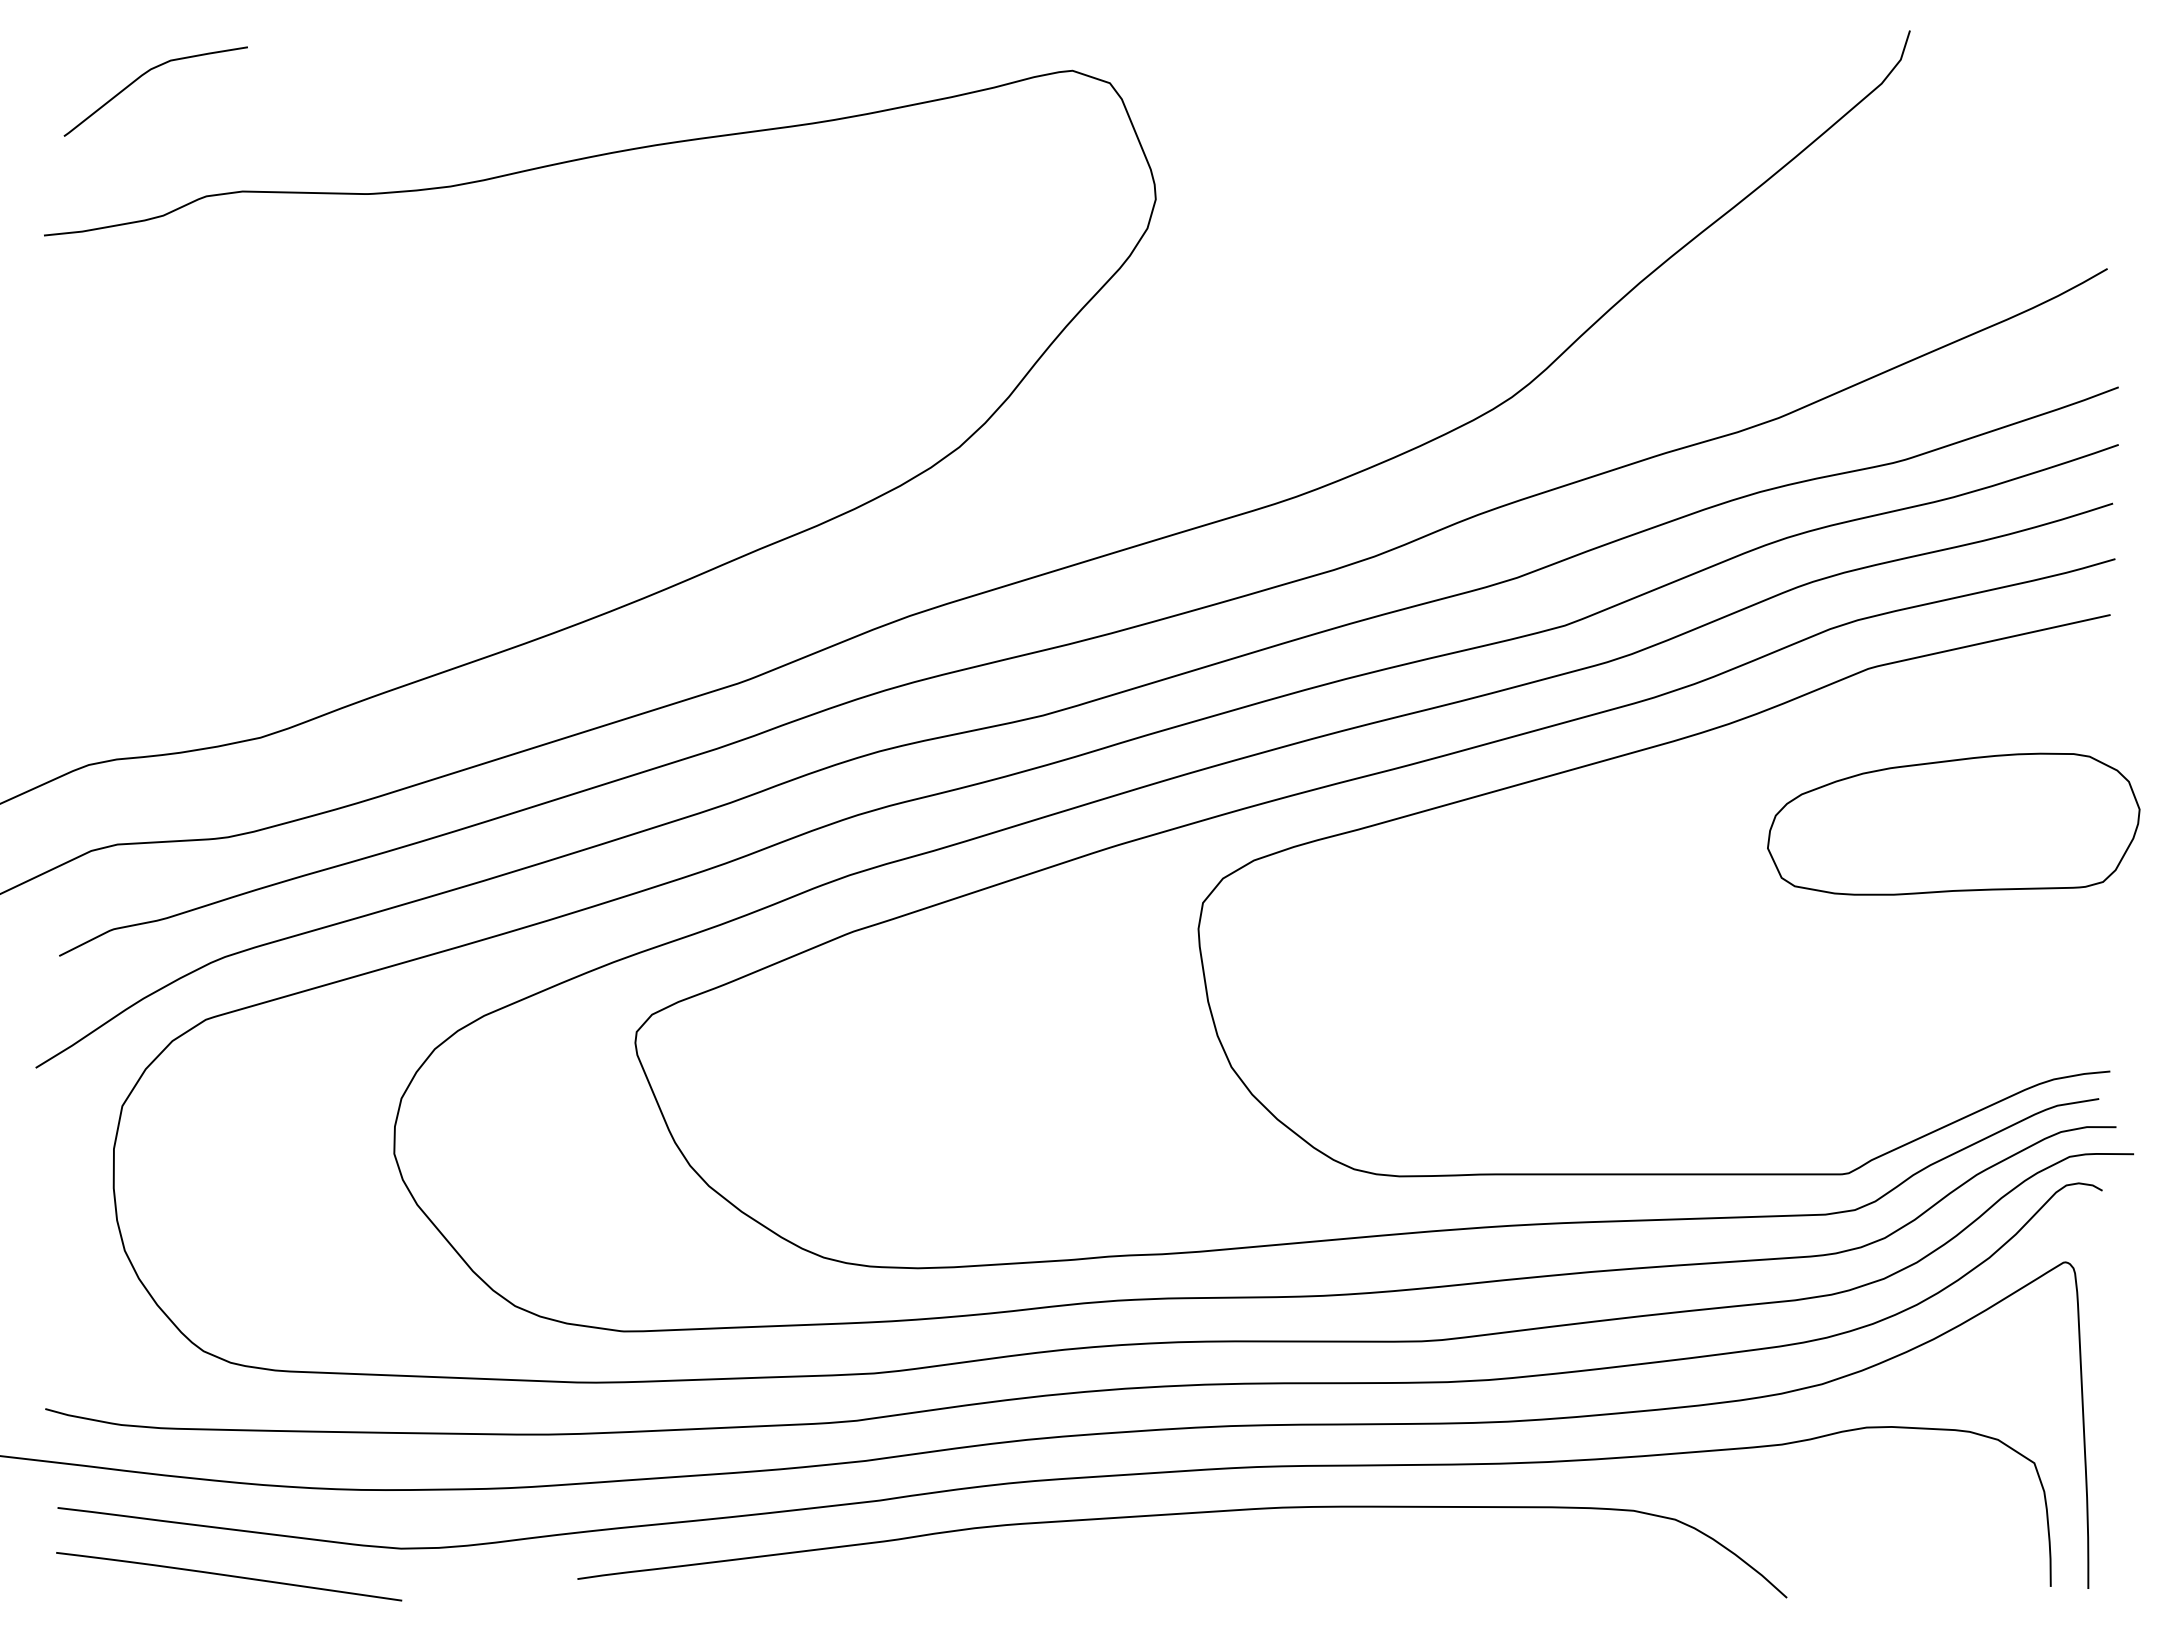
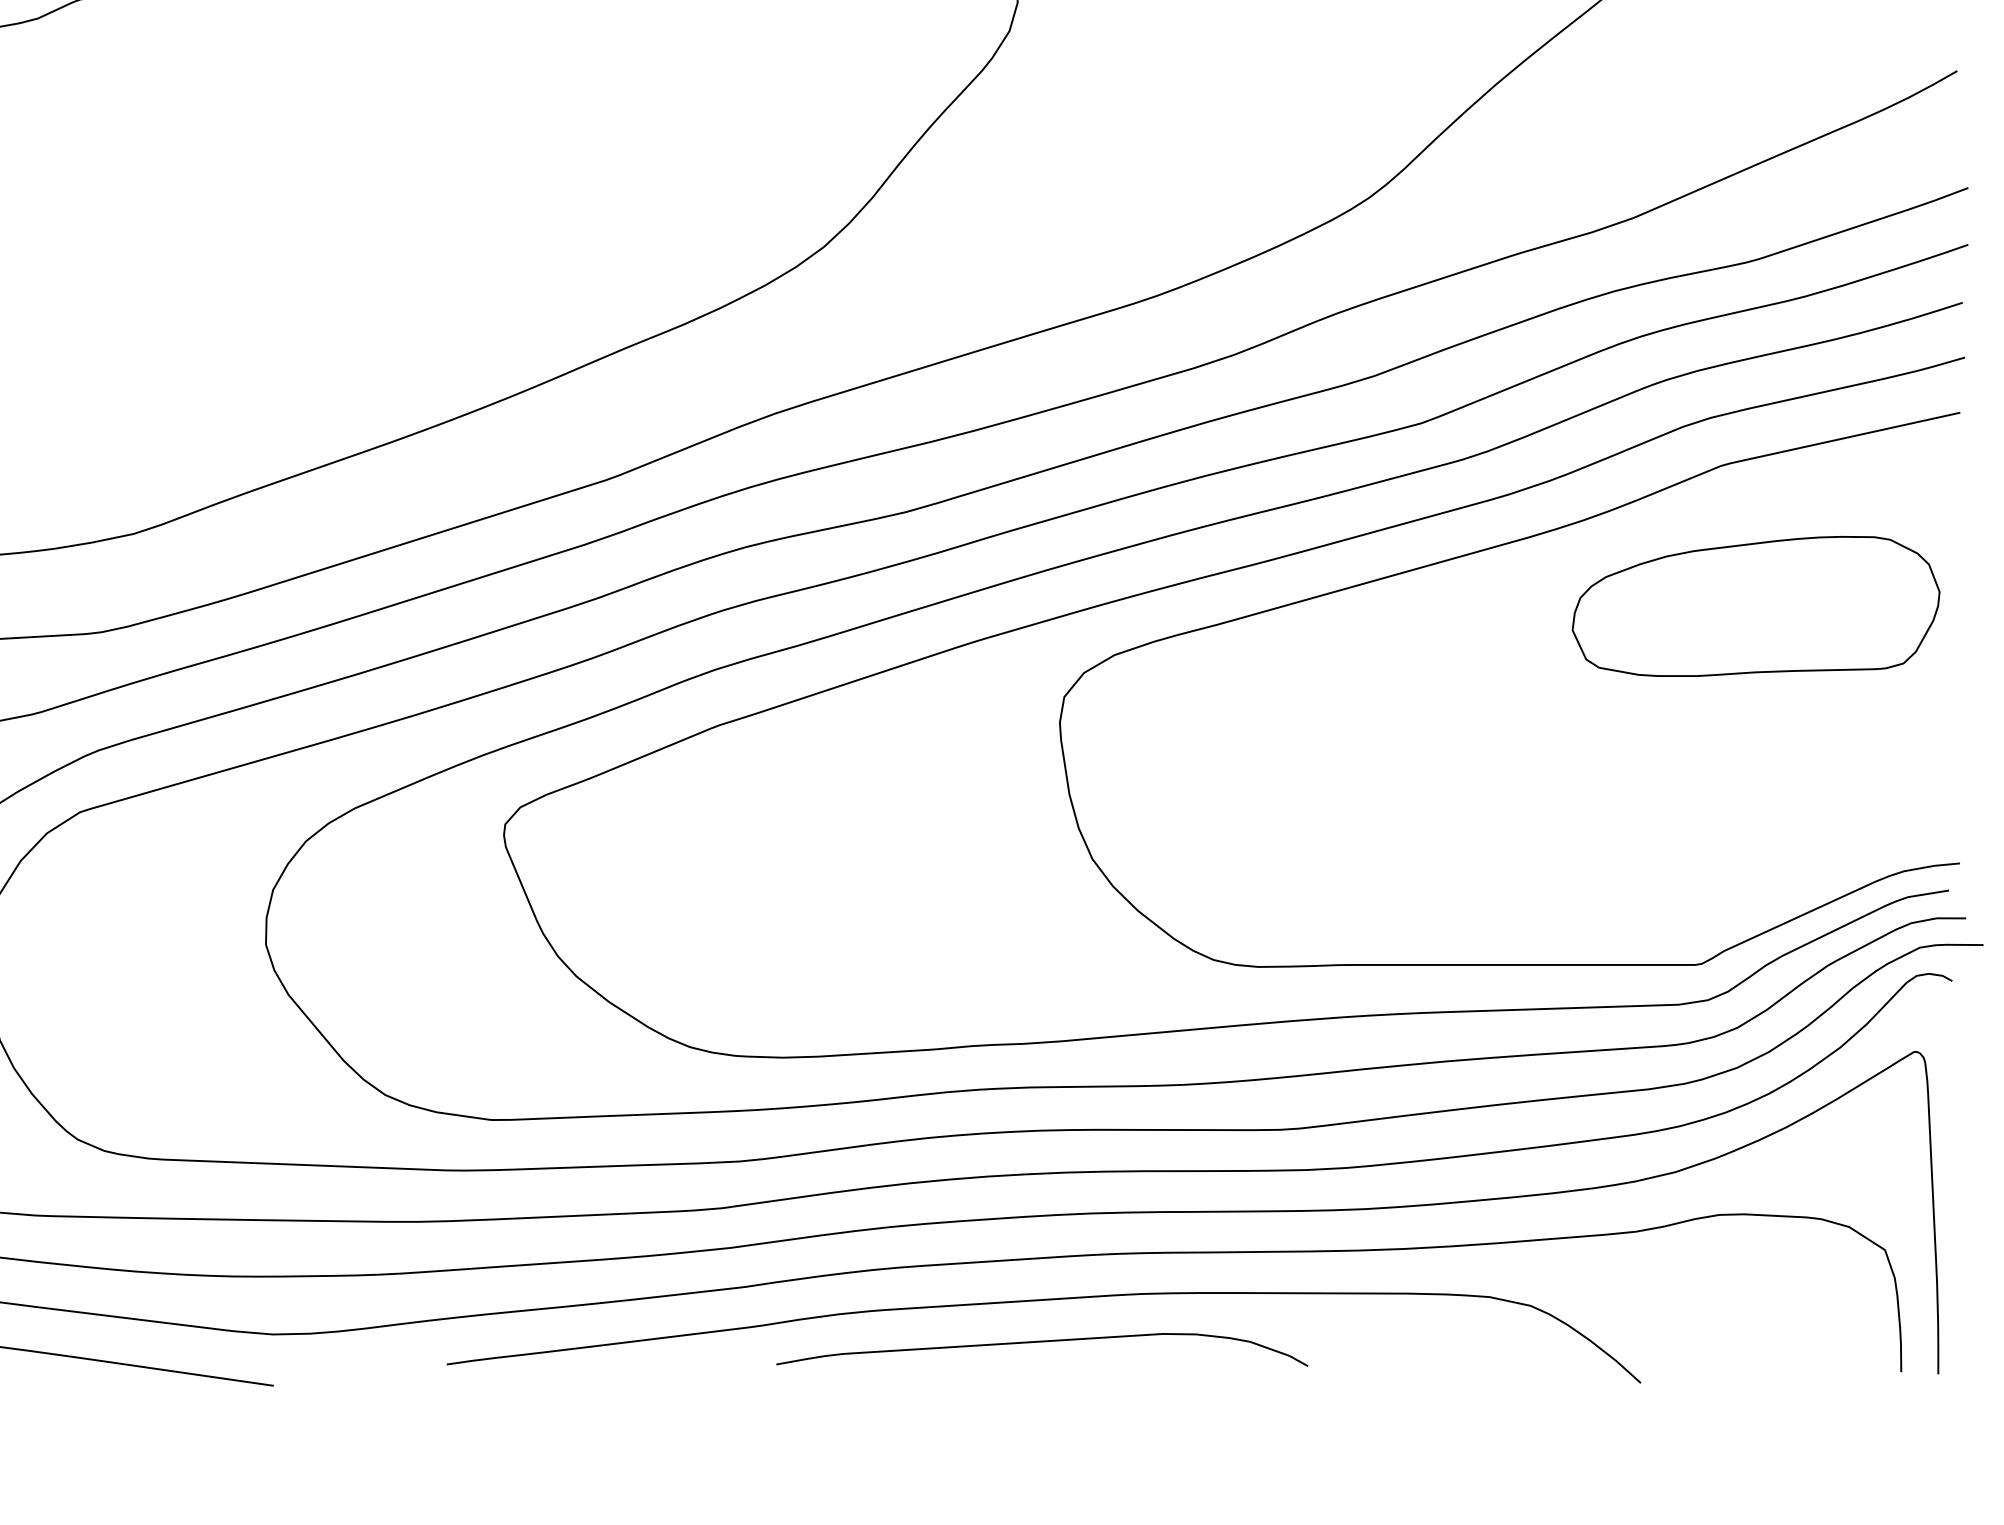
part: (1953, 823) -> (1755, 605), moved
curve: (1180, 1556) -> (1042, 1342), added

